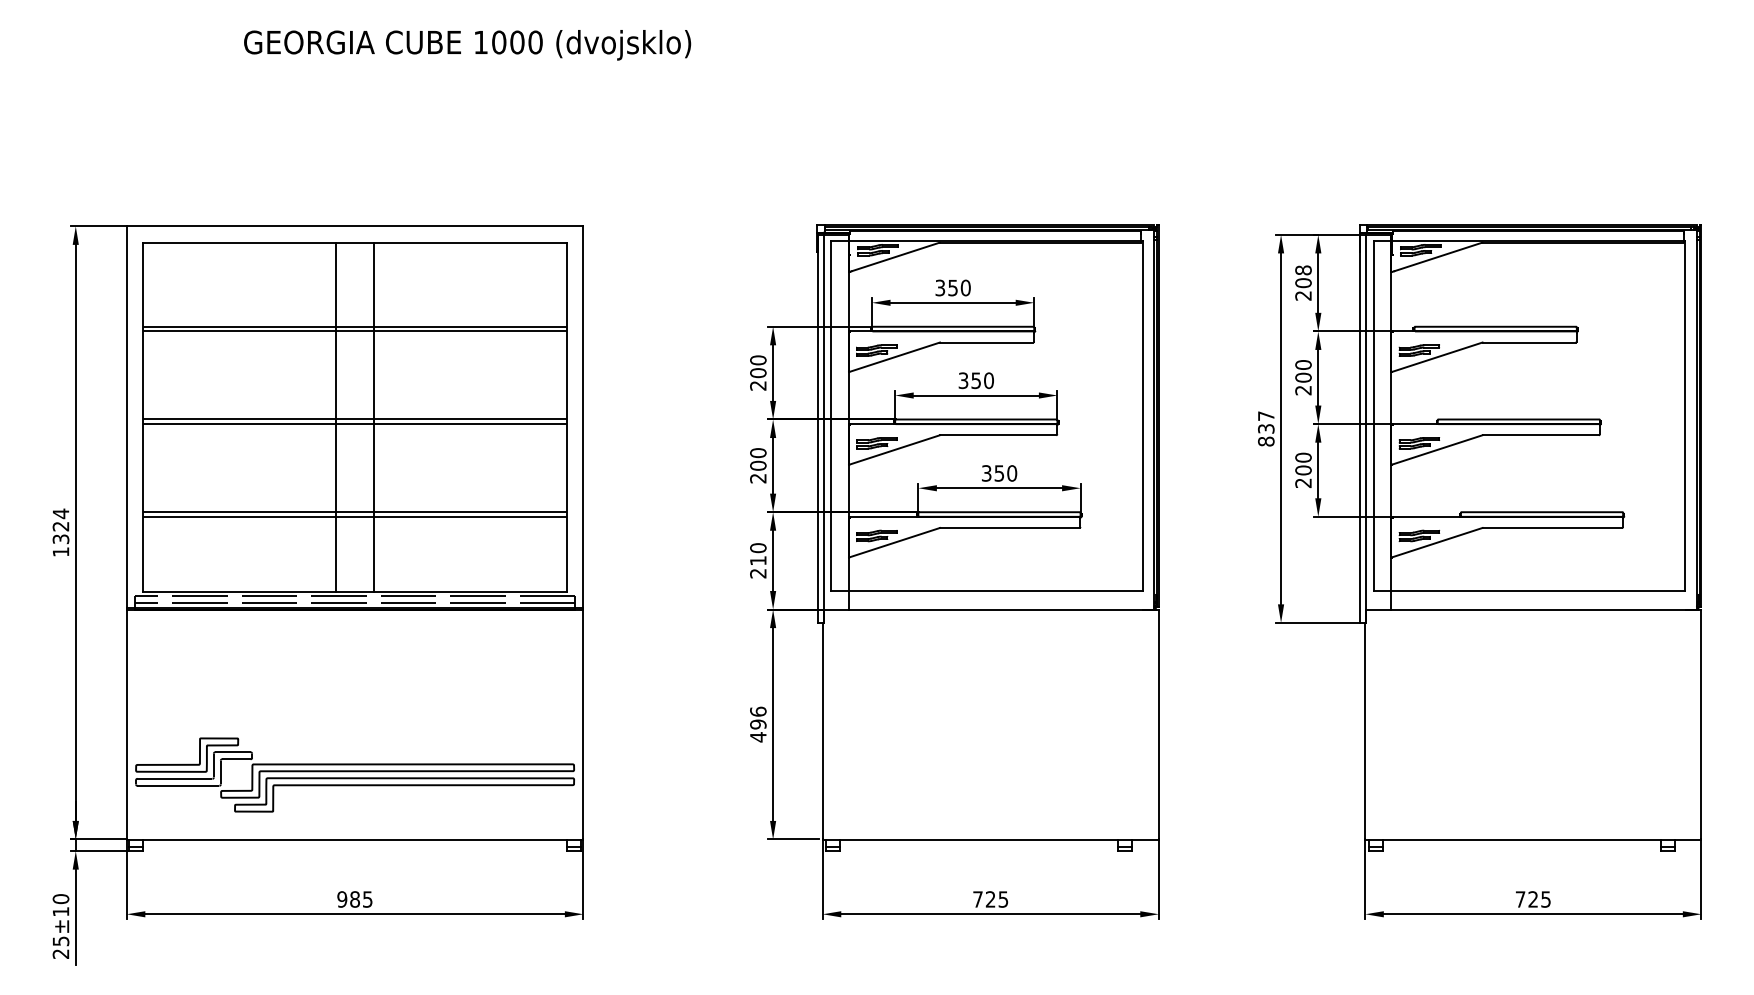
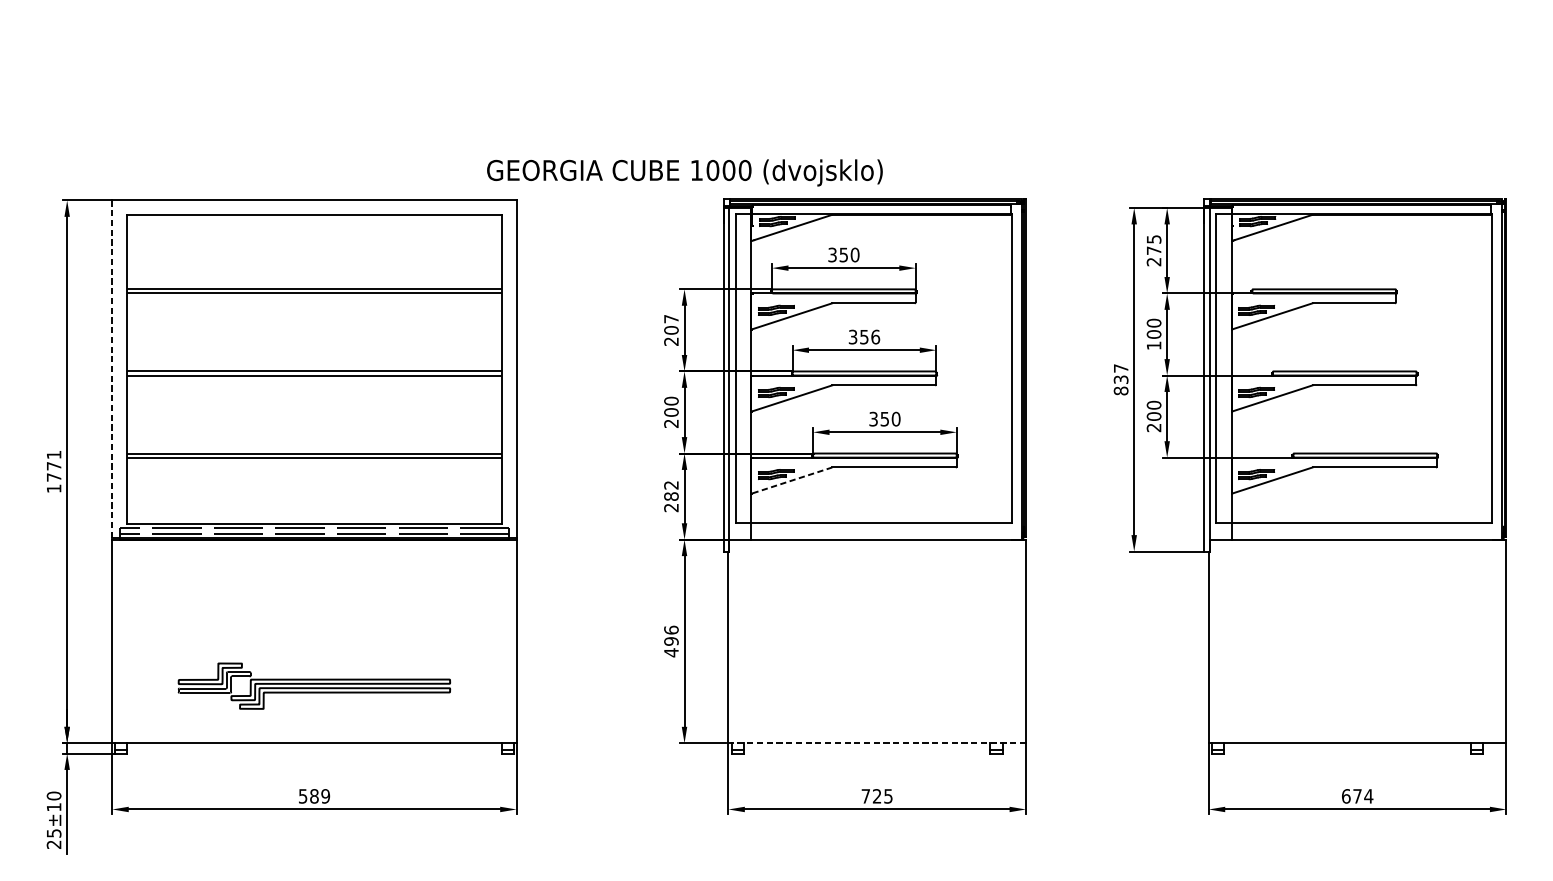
text: (467, 45) -> (684, 173), moved
text: (1303, 276) -> (1154, 244), 208 -> 275
text: (758, 360) -> (671, 319), 200 -> 207
text: (989, 380) -> (876, 336), 350 -> 356
text: (1303, 390) -> (1154, 345), 200 -> 100
line: (335, 416) -> (297, 368), removed
line: (374, 416) -> (331, 368), removed
line: (126, 417) -> (112, 369), solid -> dashed
text: (60, 526) -> (53, 466), 1324 -> 1771
line: (895, 542) -> (792, 480), solid -> dashed
text: (758, 554) -> (671, 490), 210 -> 282
part: (354, 774) -> (313, 685), size x0.7
line: (990, 839) -> (876, 743), solid -> dashed
text: (354, 899) -> (313, 796), 985 -> 589
text: (1533, 899) -> (1357, 796), 725 -> 674

